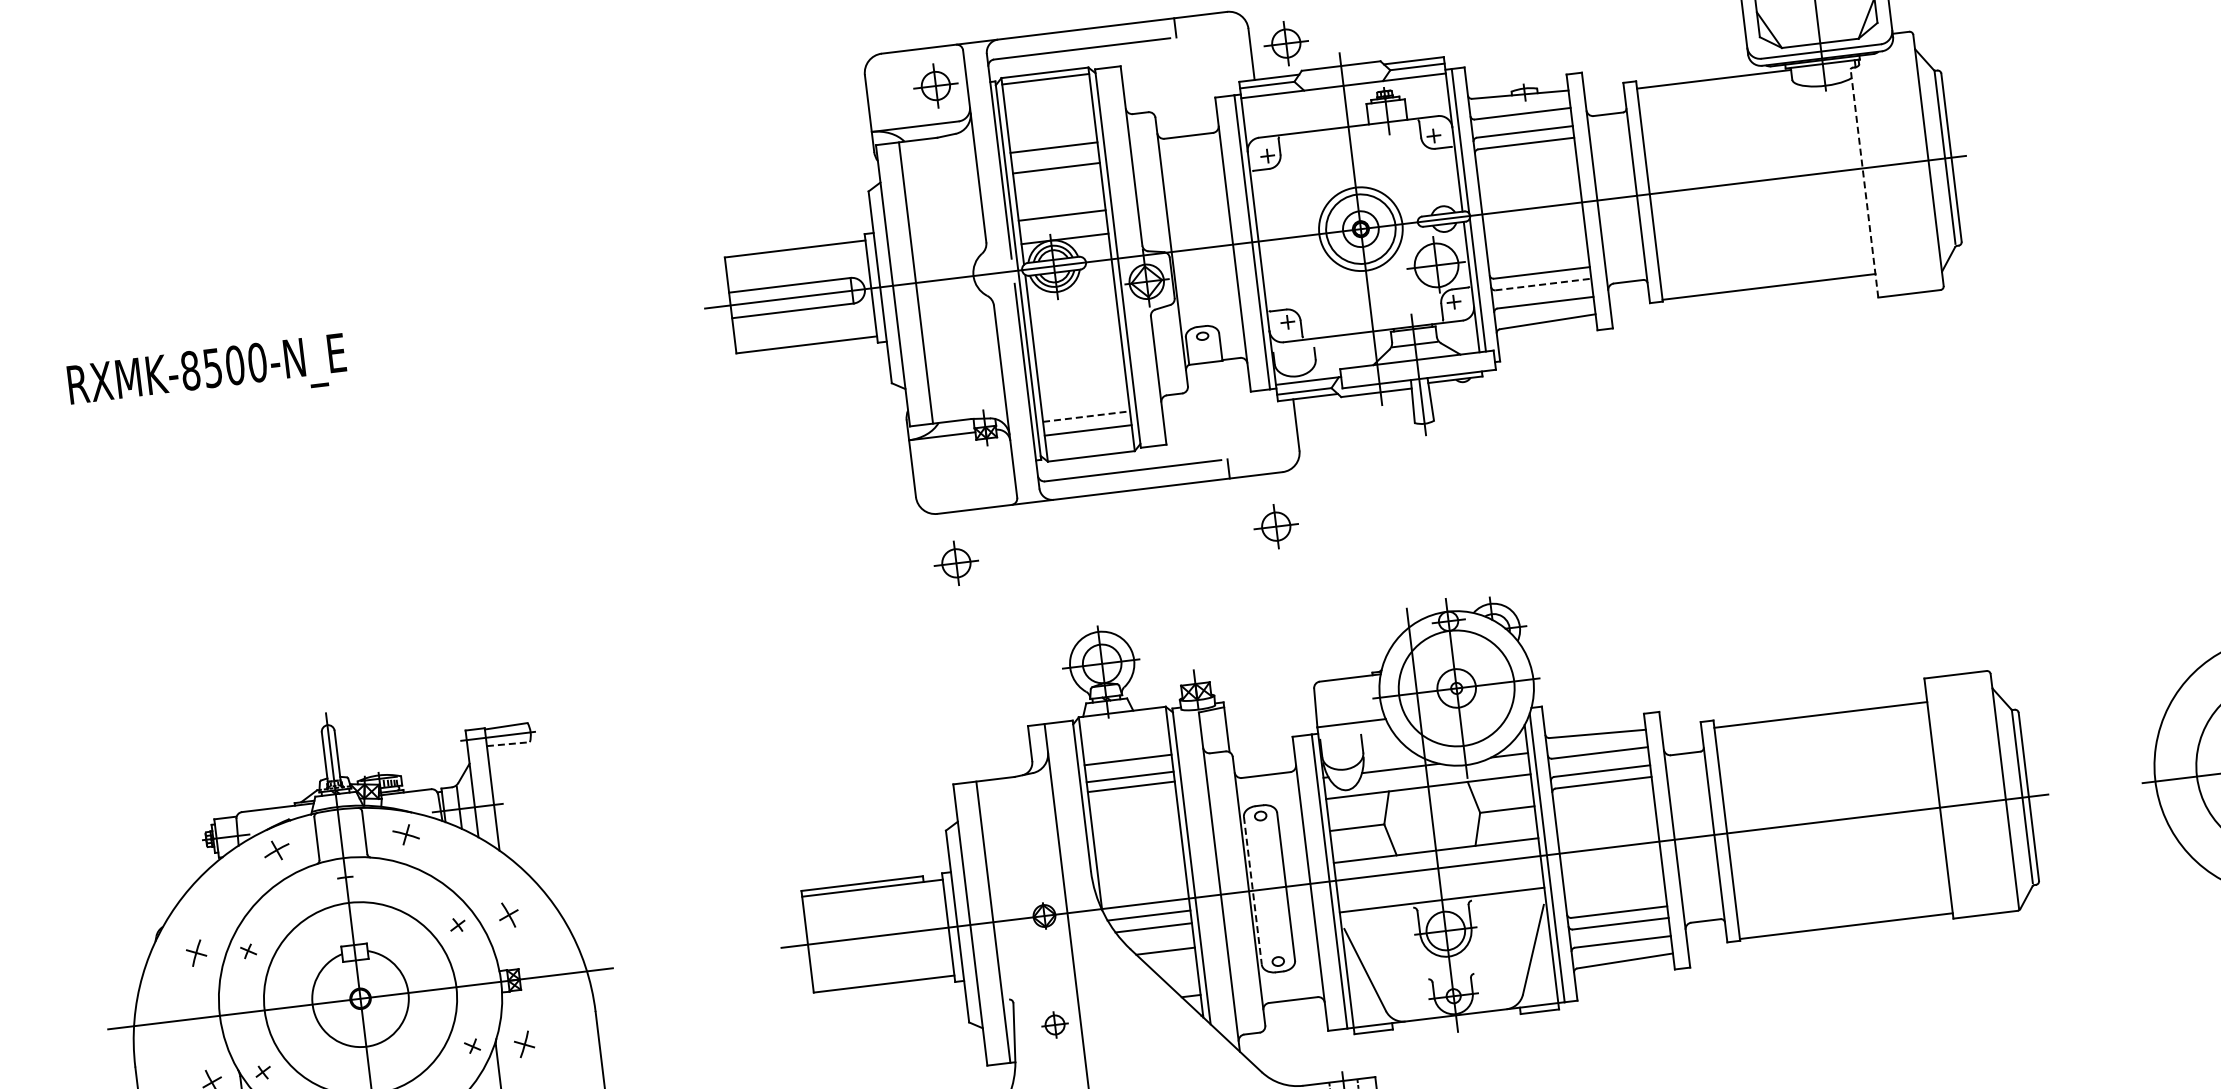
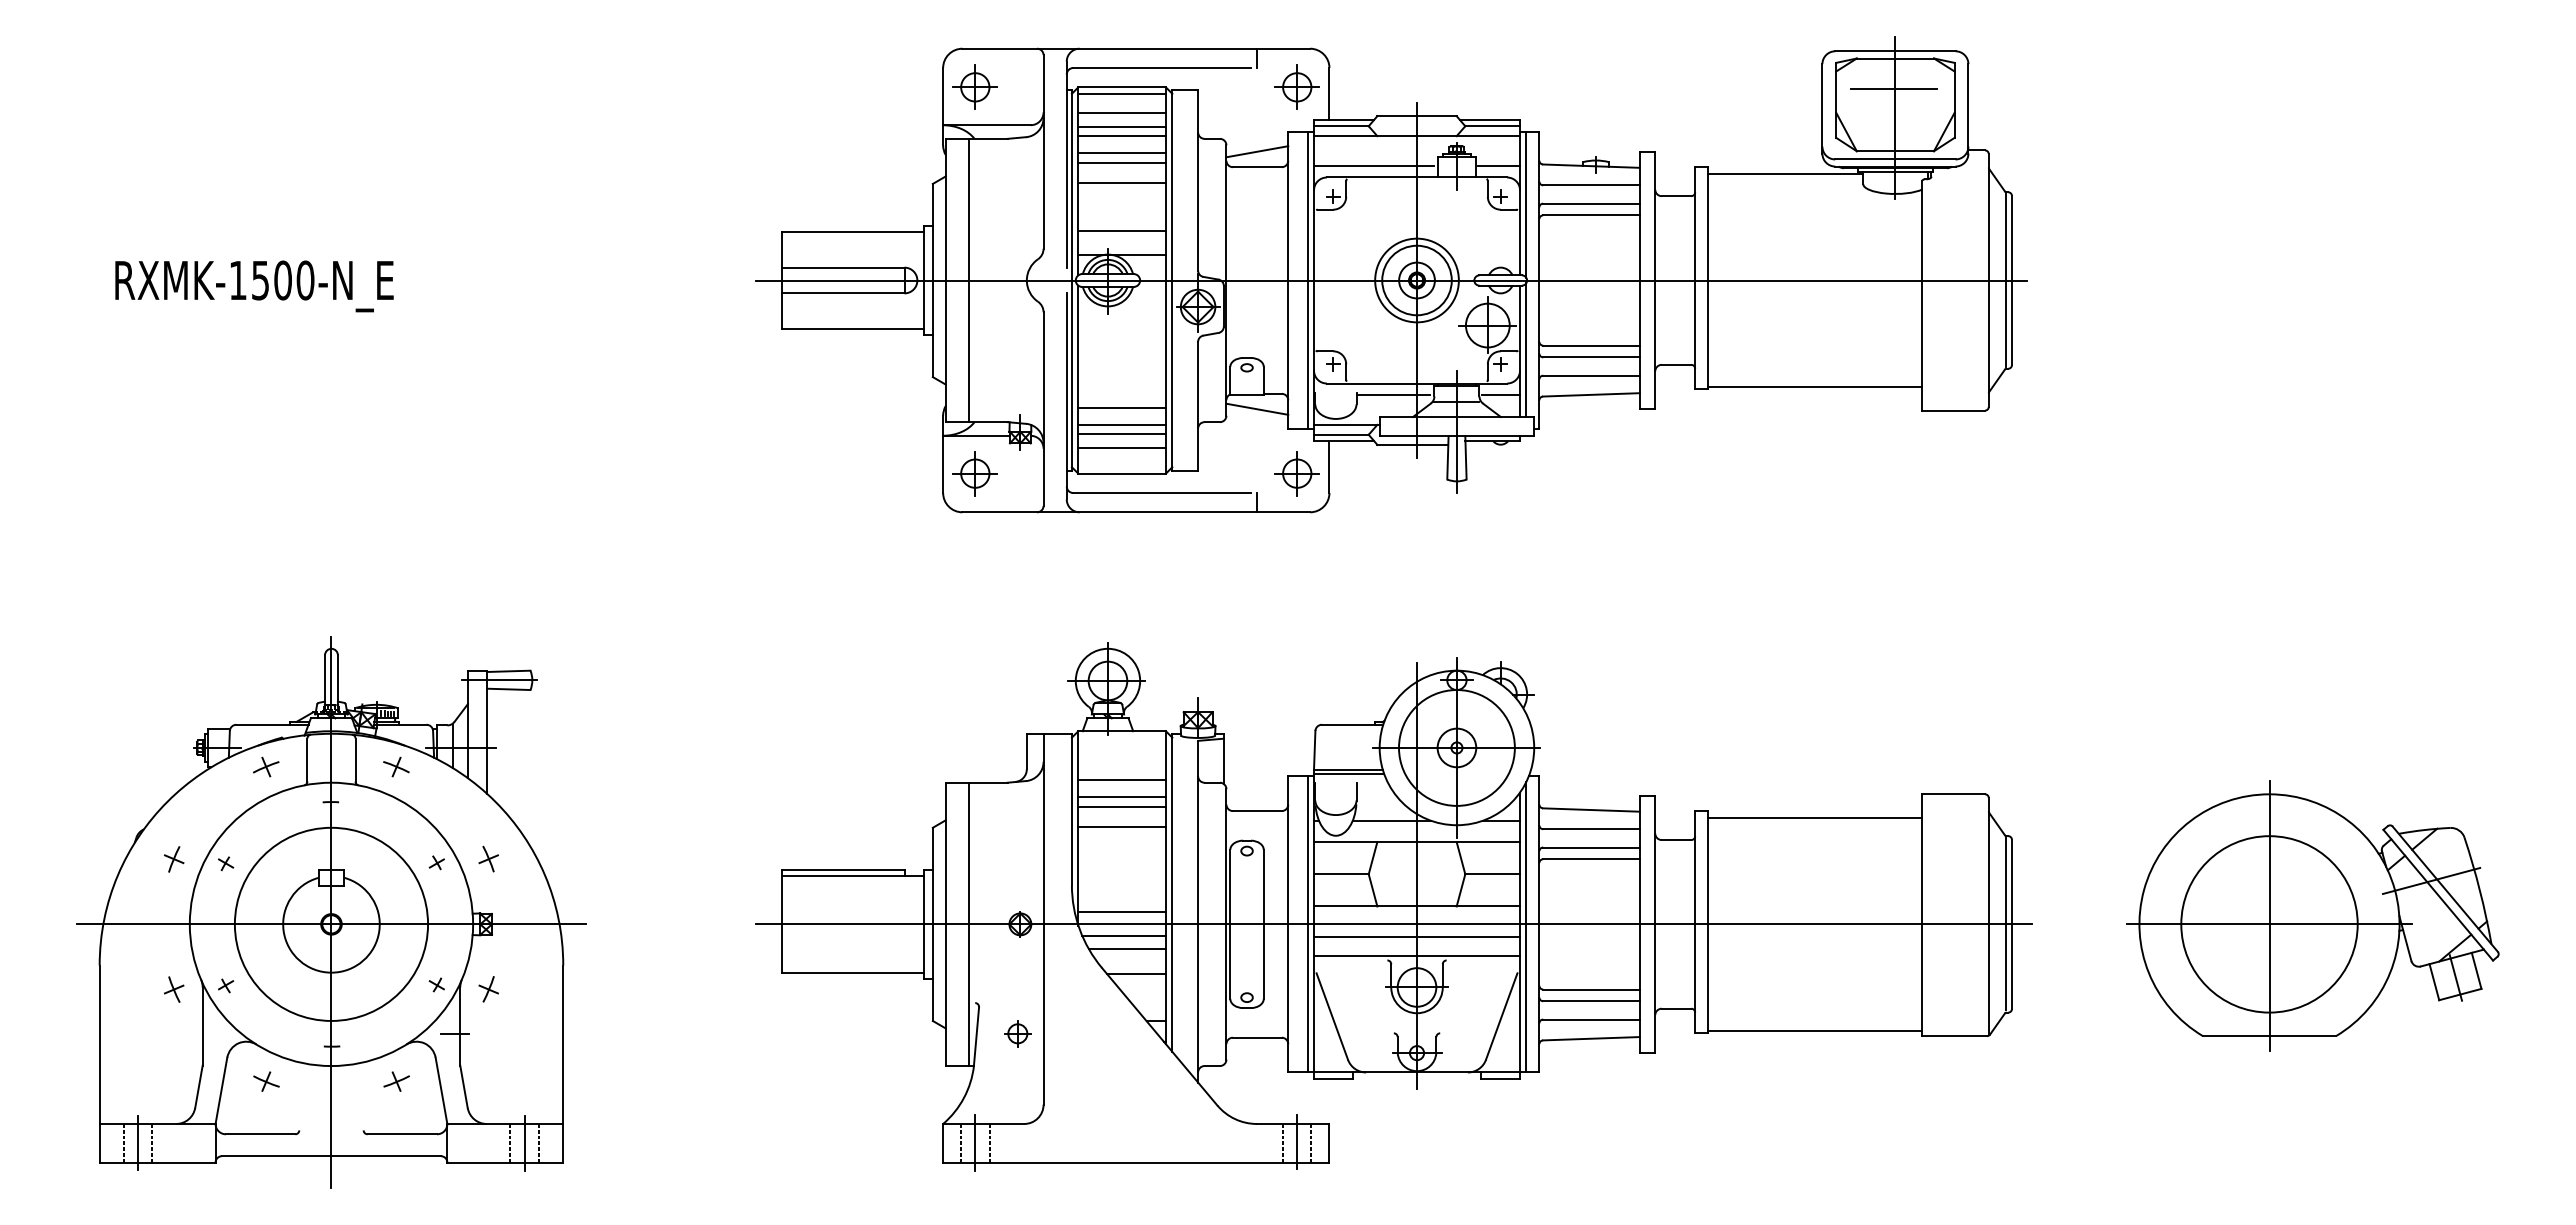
part: (1285, 42) -> (1296, 86), moved
part: (935, 85) -> (974, 86), moved
line: (1047, 98) -> (1121, 113), added
line: (1428, 105) -> (1499, 165), added
line: (1049, 112) -> (1121, 127), added
line: (1050, 120) -> (1121, 135), added
line: (1187, 120) -> (1257, 151), added
line: (1303, 120) -> (1373, 165), added
line: (1052, 137) -> (1121, 152), added
line: (1864, 183) -> (1922, 295), dashed -> solid
line: (1544, 284) -> (1592, 357), dashed -> solid
line: (1458, 333) -> (1501, 395), added
line: (1351, 346) -> (1393, 395), added
text: (189, 370) -> (237, 280), RXMK-8500-N_E -> RXMK-1500-N_E
line: (1217, 375) -> (1257, 408), added
line: (1082, 391) -> (1121, 408), added
line: (1084, 408) -> (1121, 425), added
line: (1086, 416) -> (1122, 433), dashed -> solid
part: (1275, 526) -> (1296, 473), moved
part: (955, 563) -> (974, 473), moved
line: (1353, 726) -> (1349, 773), added
line: (508, 744) -> (508, 689), dashed -> solid
line: (1133, 807) -> (1121, 827), added
line: (1440, 881) -> (1417, 937), added
line: (1253, 890) -> (1230, 924), dashed -> solid
line: (1143, 892) -> (1121, 912), added

